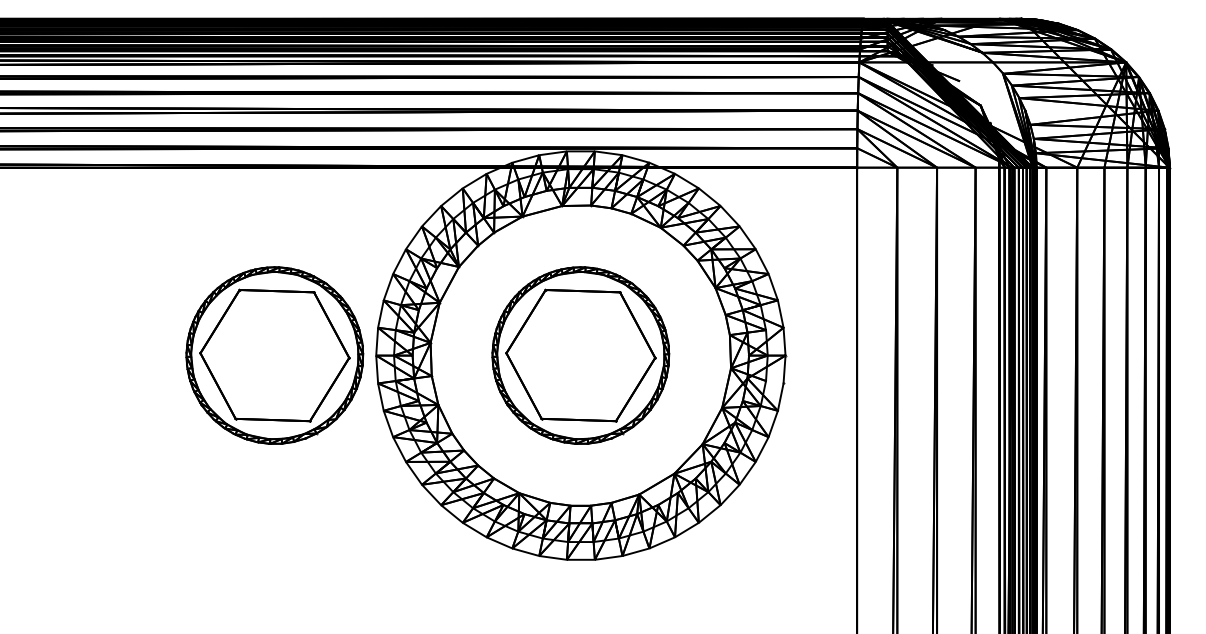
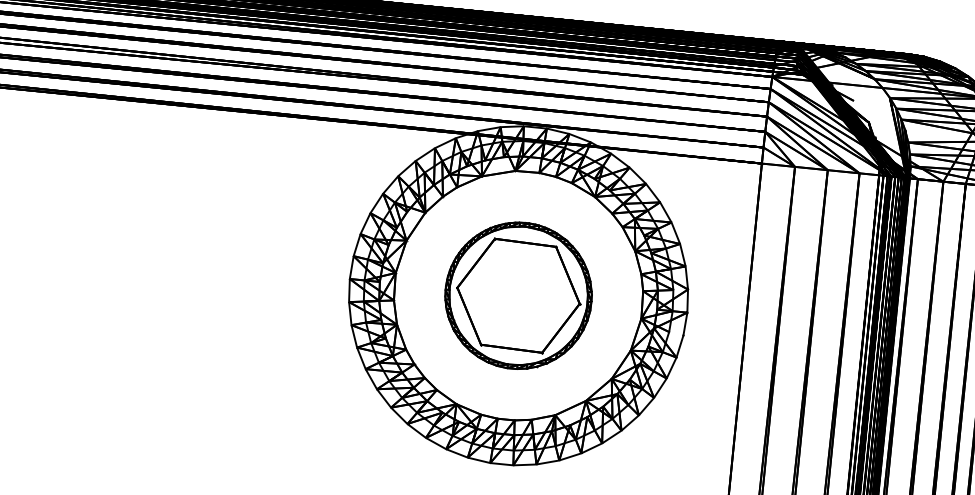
part: (274, 355) -> (265, 270), removed

